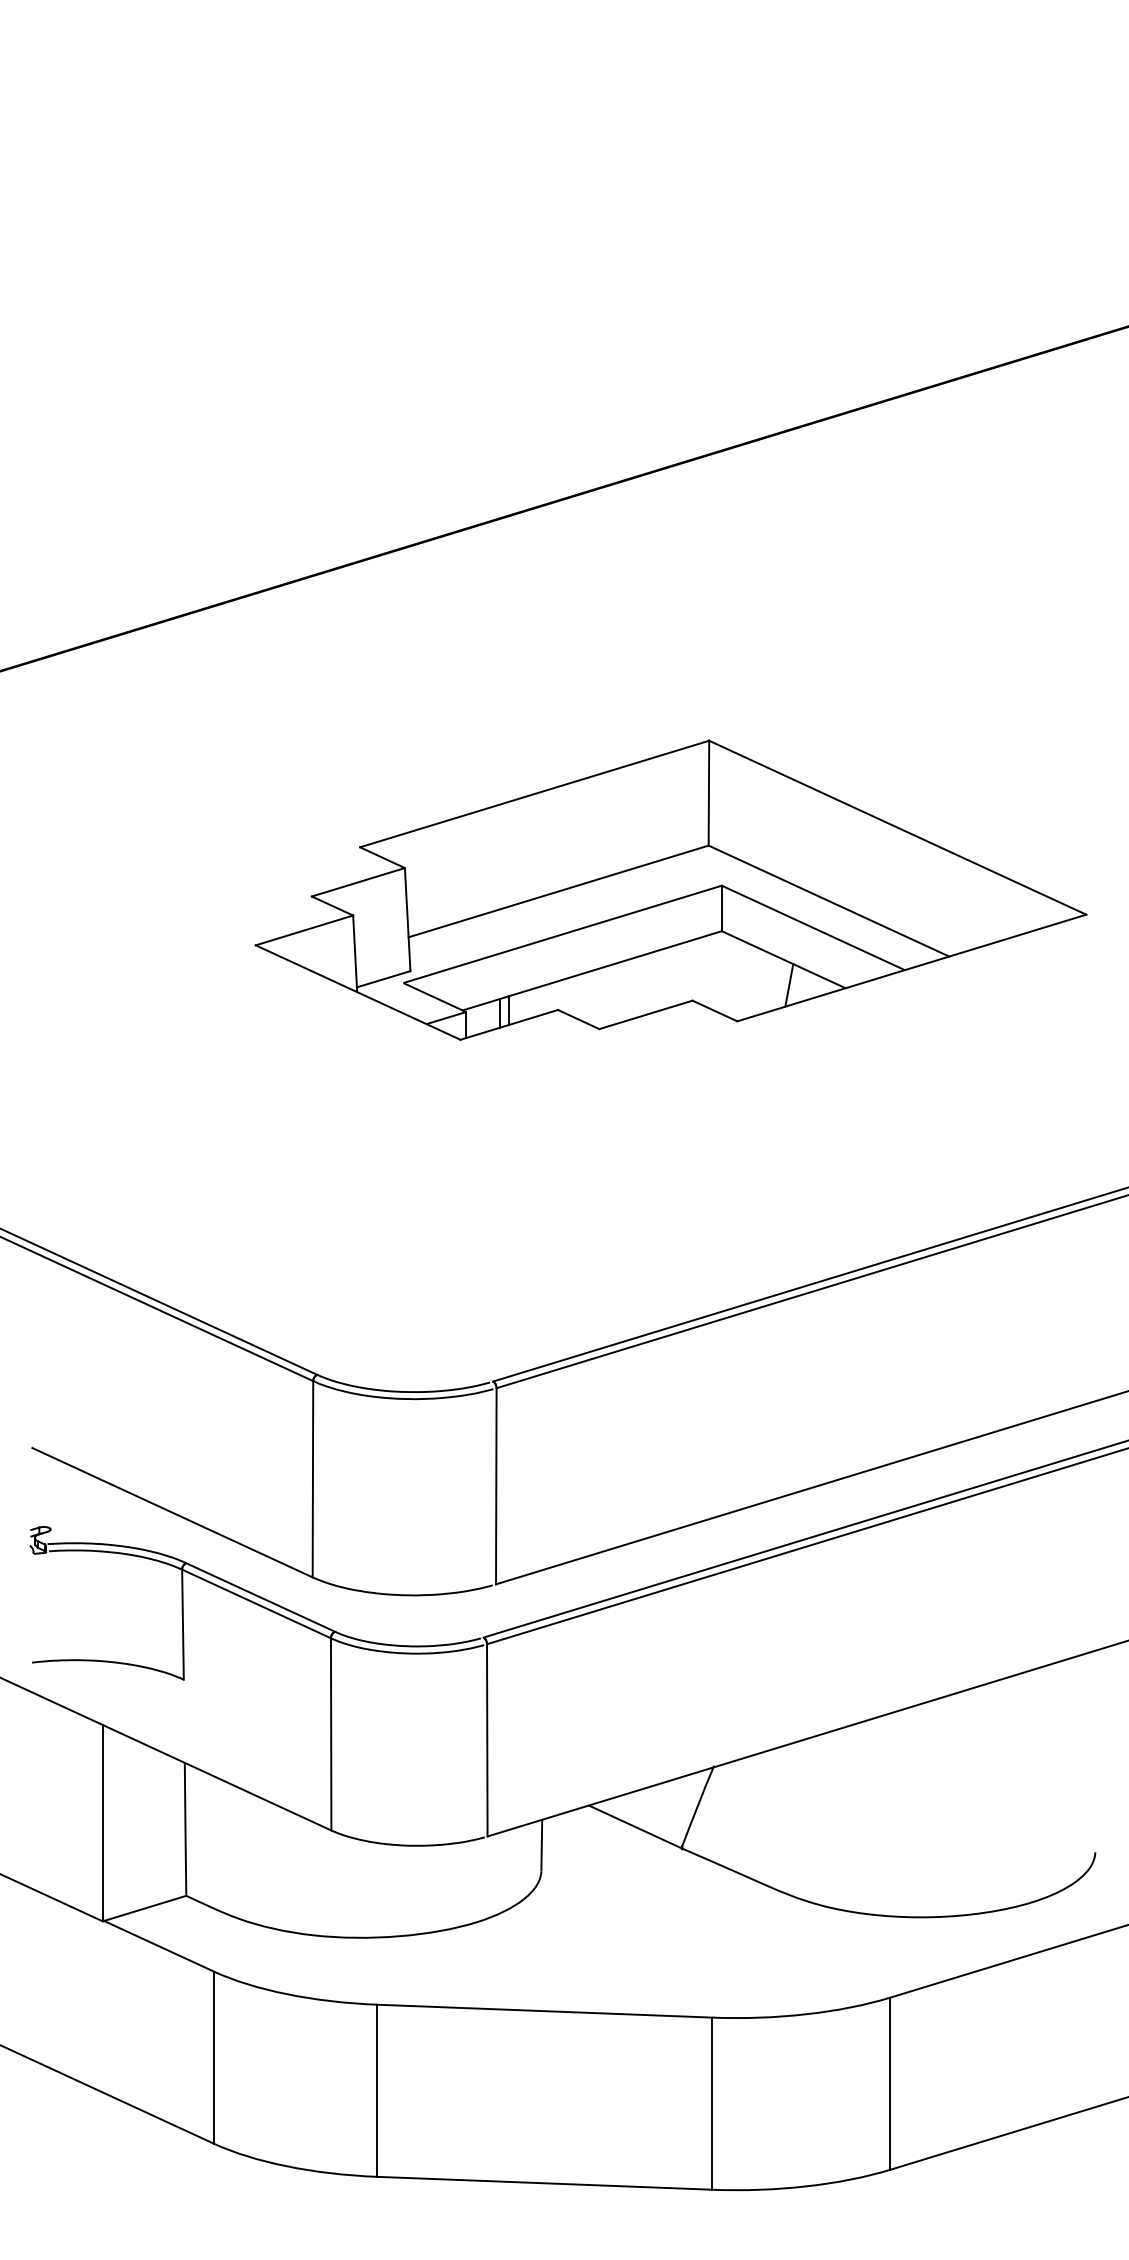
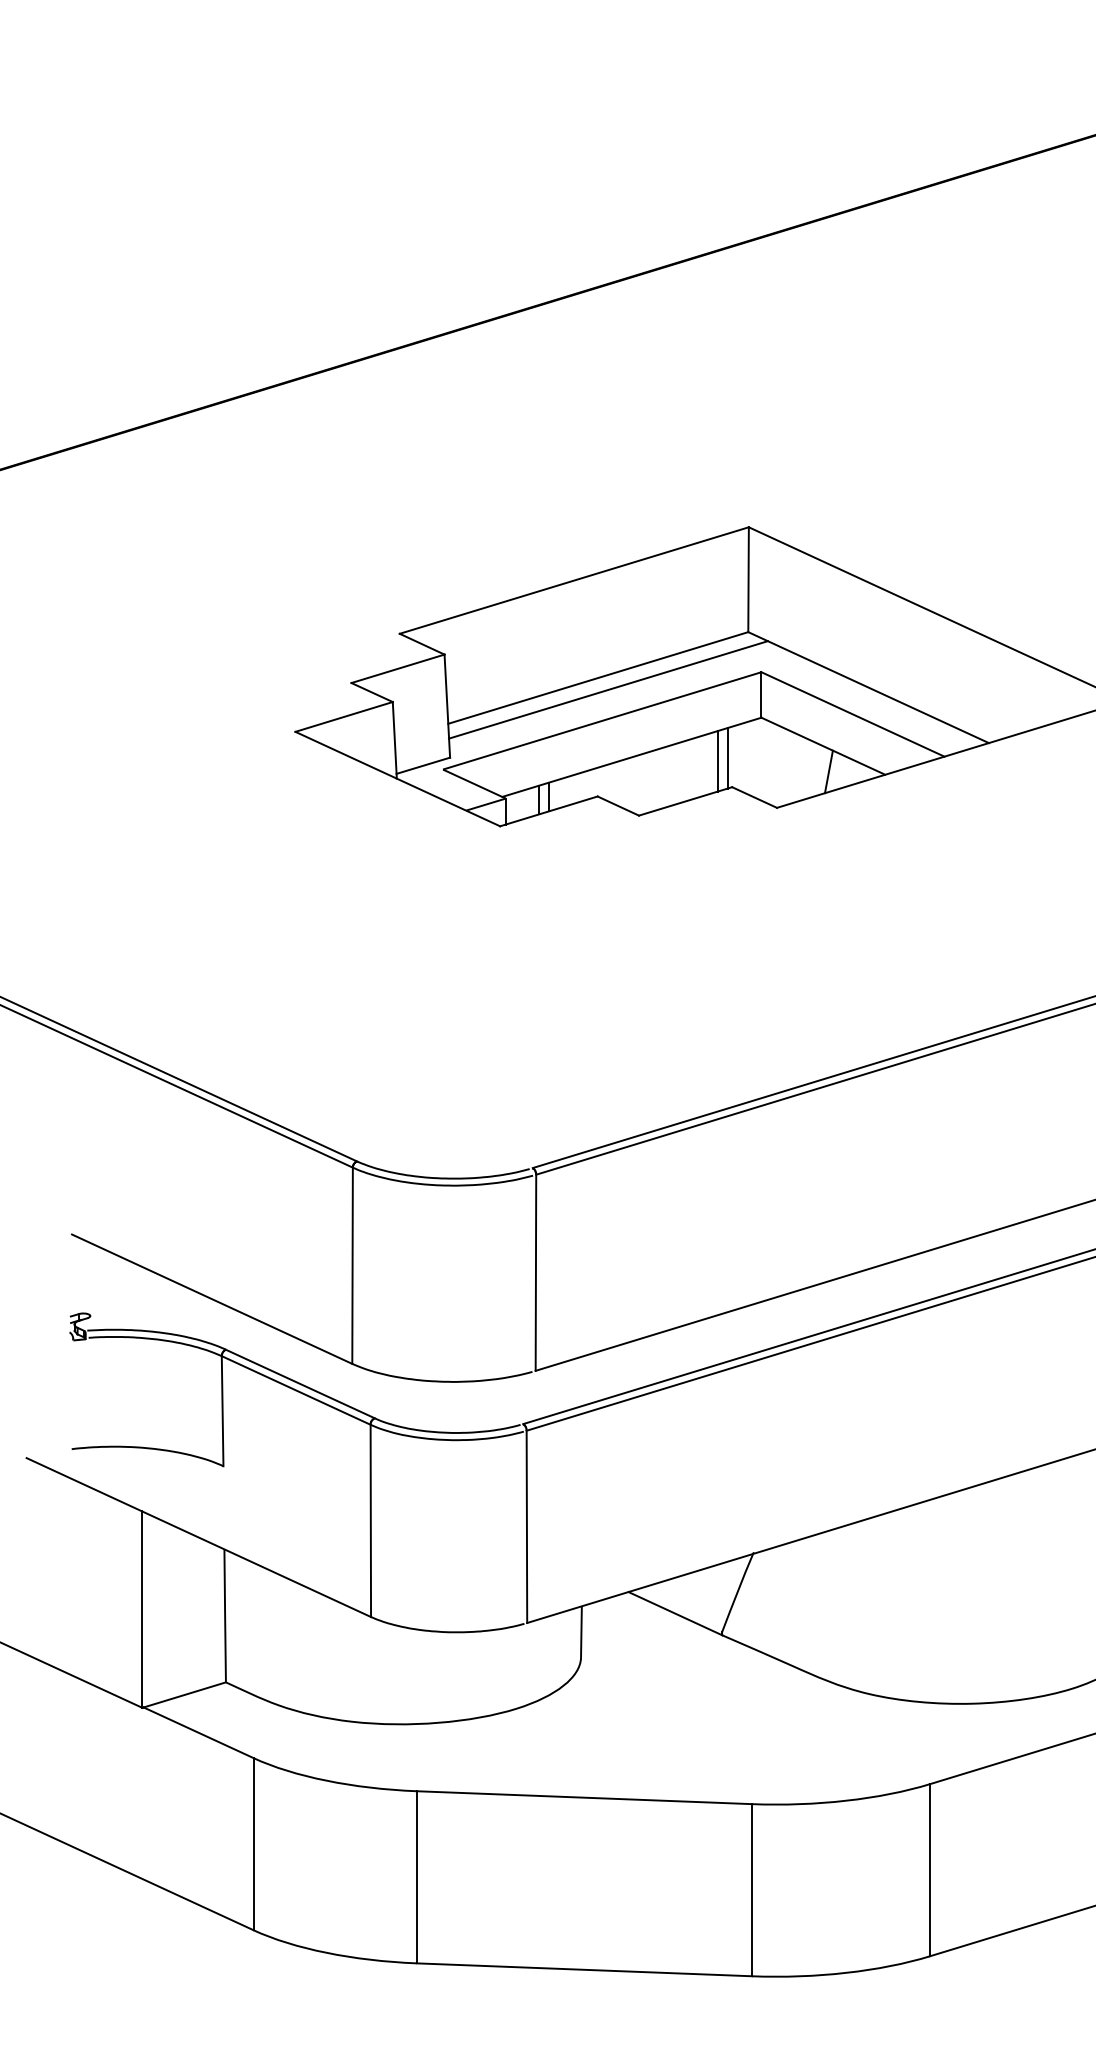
line: (568, 903) -> (608, 690), added
line: (687, 971) -> (727, 758), added
line: (678, 974) -> (718, 761), added

